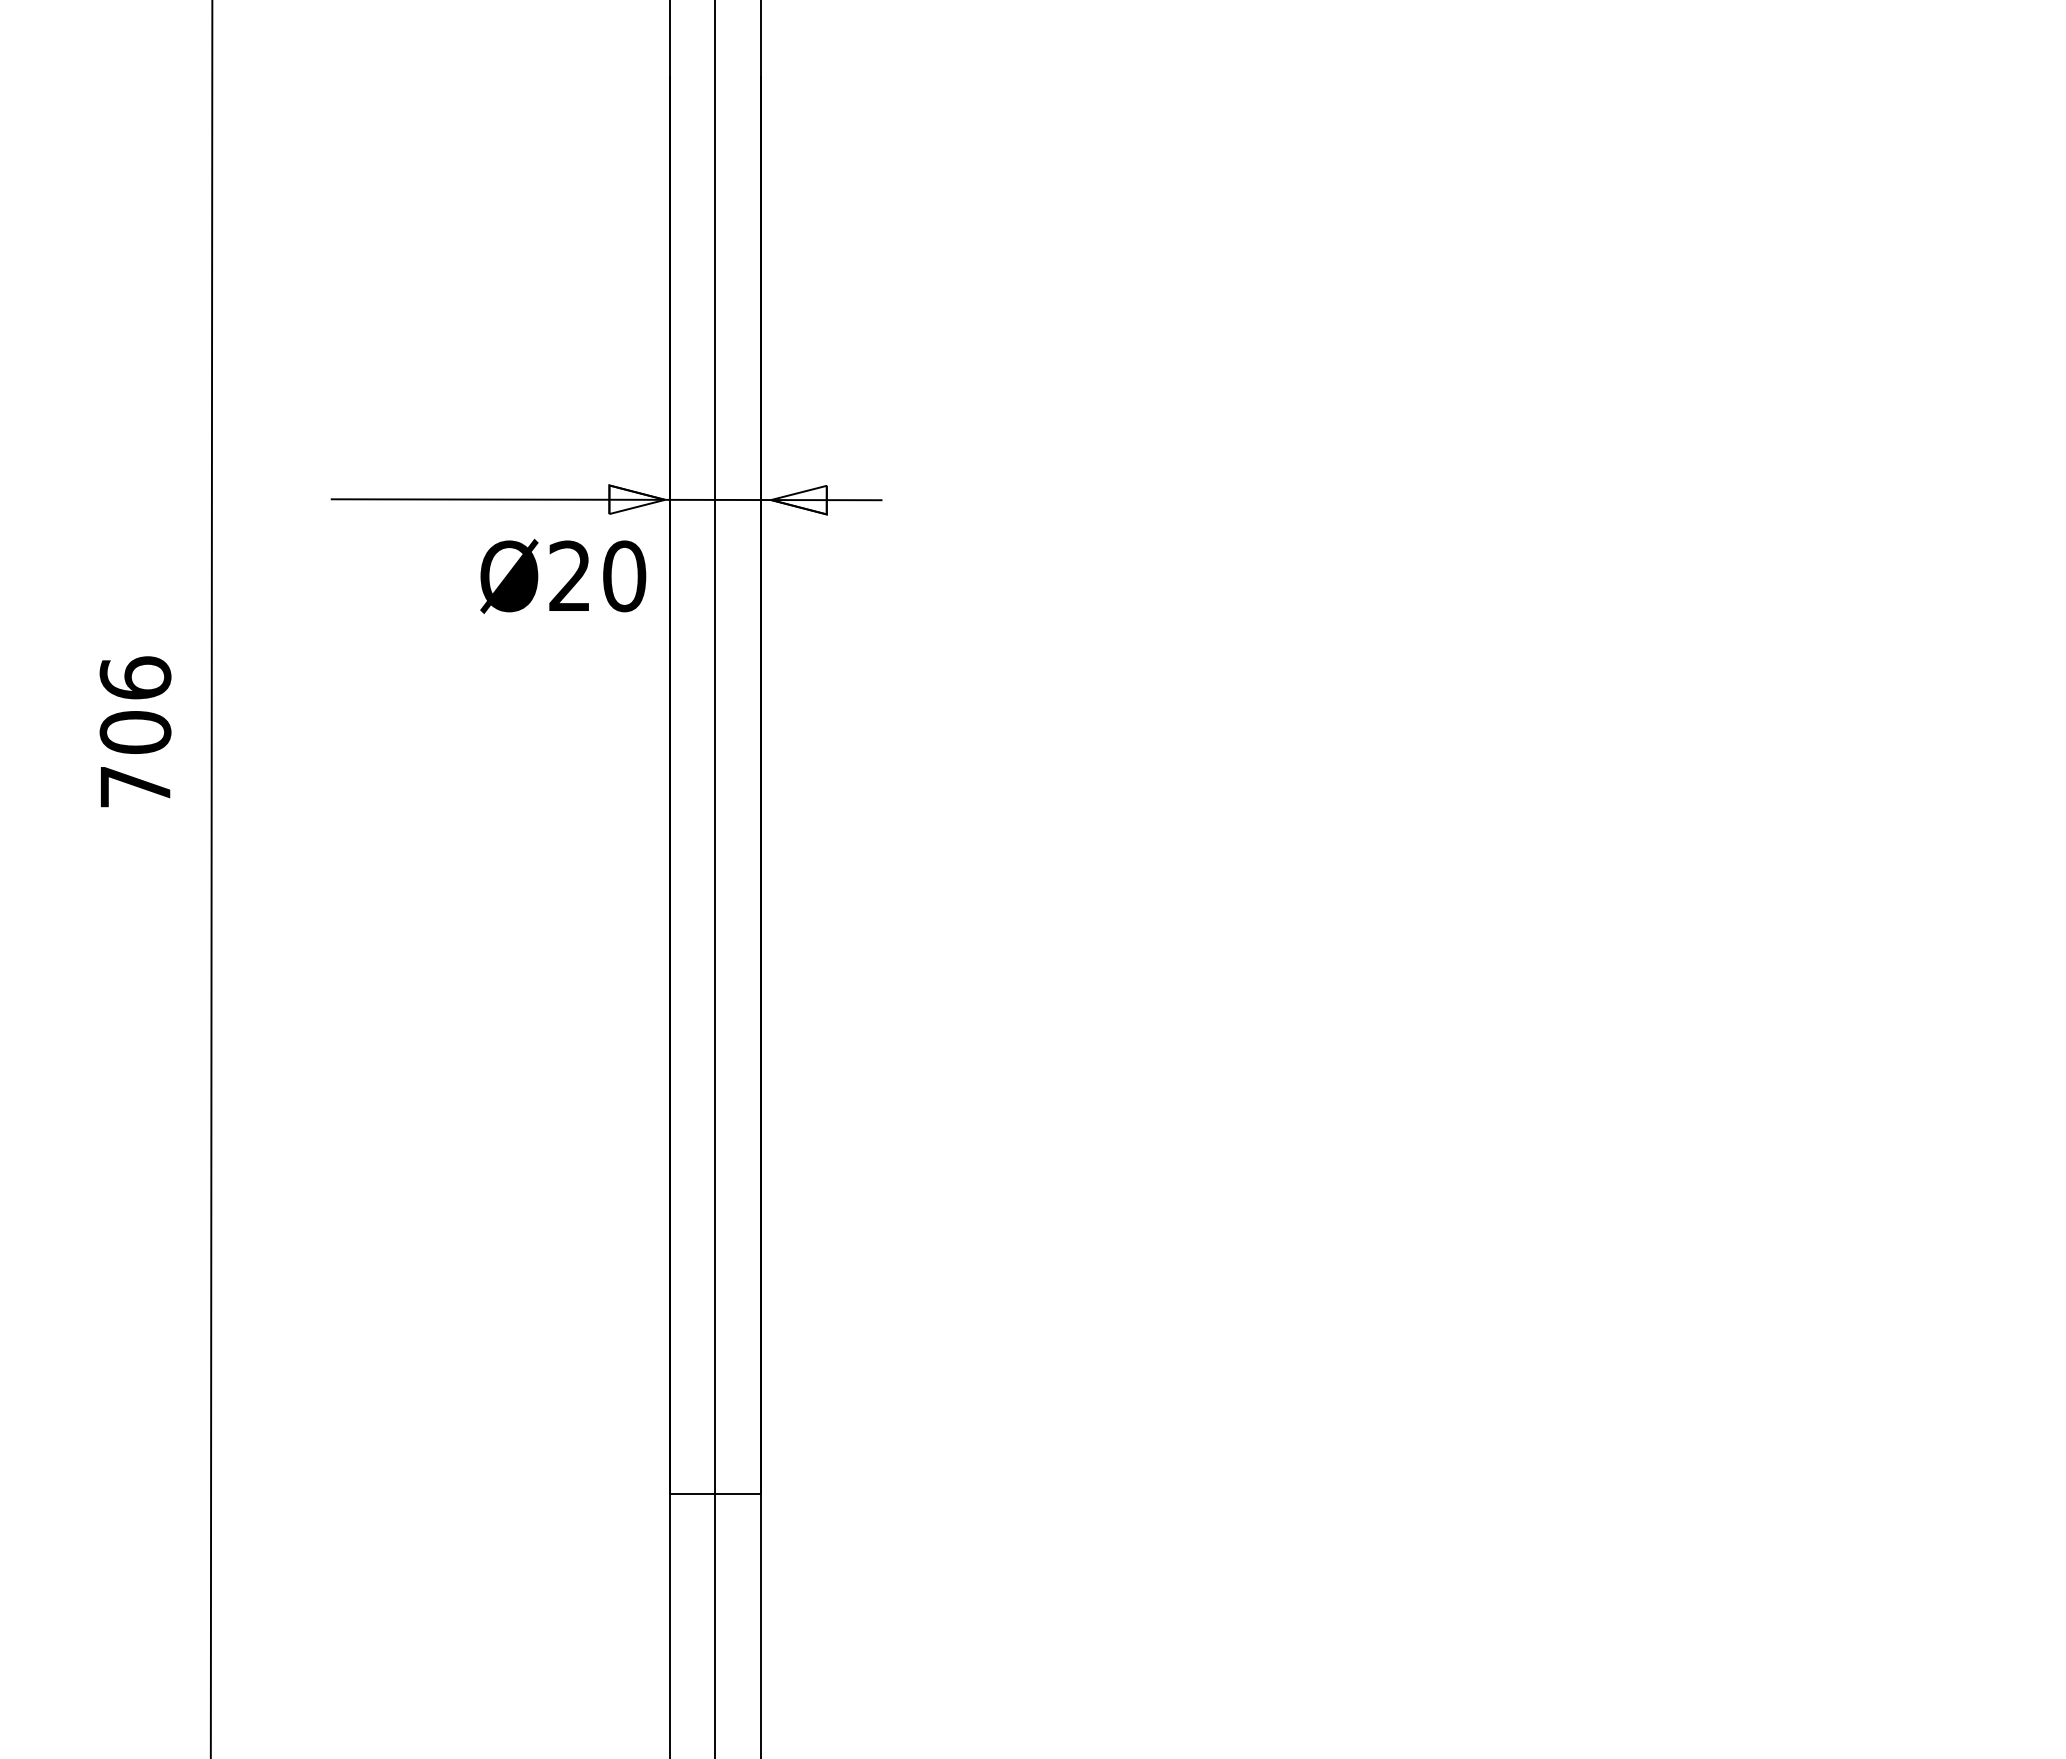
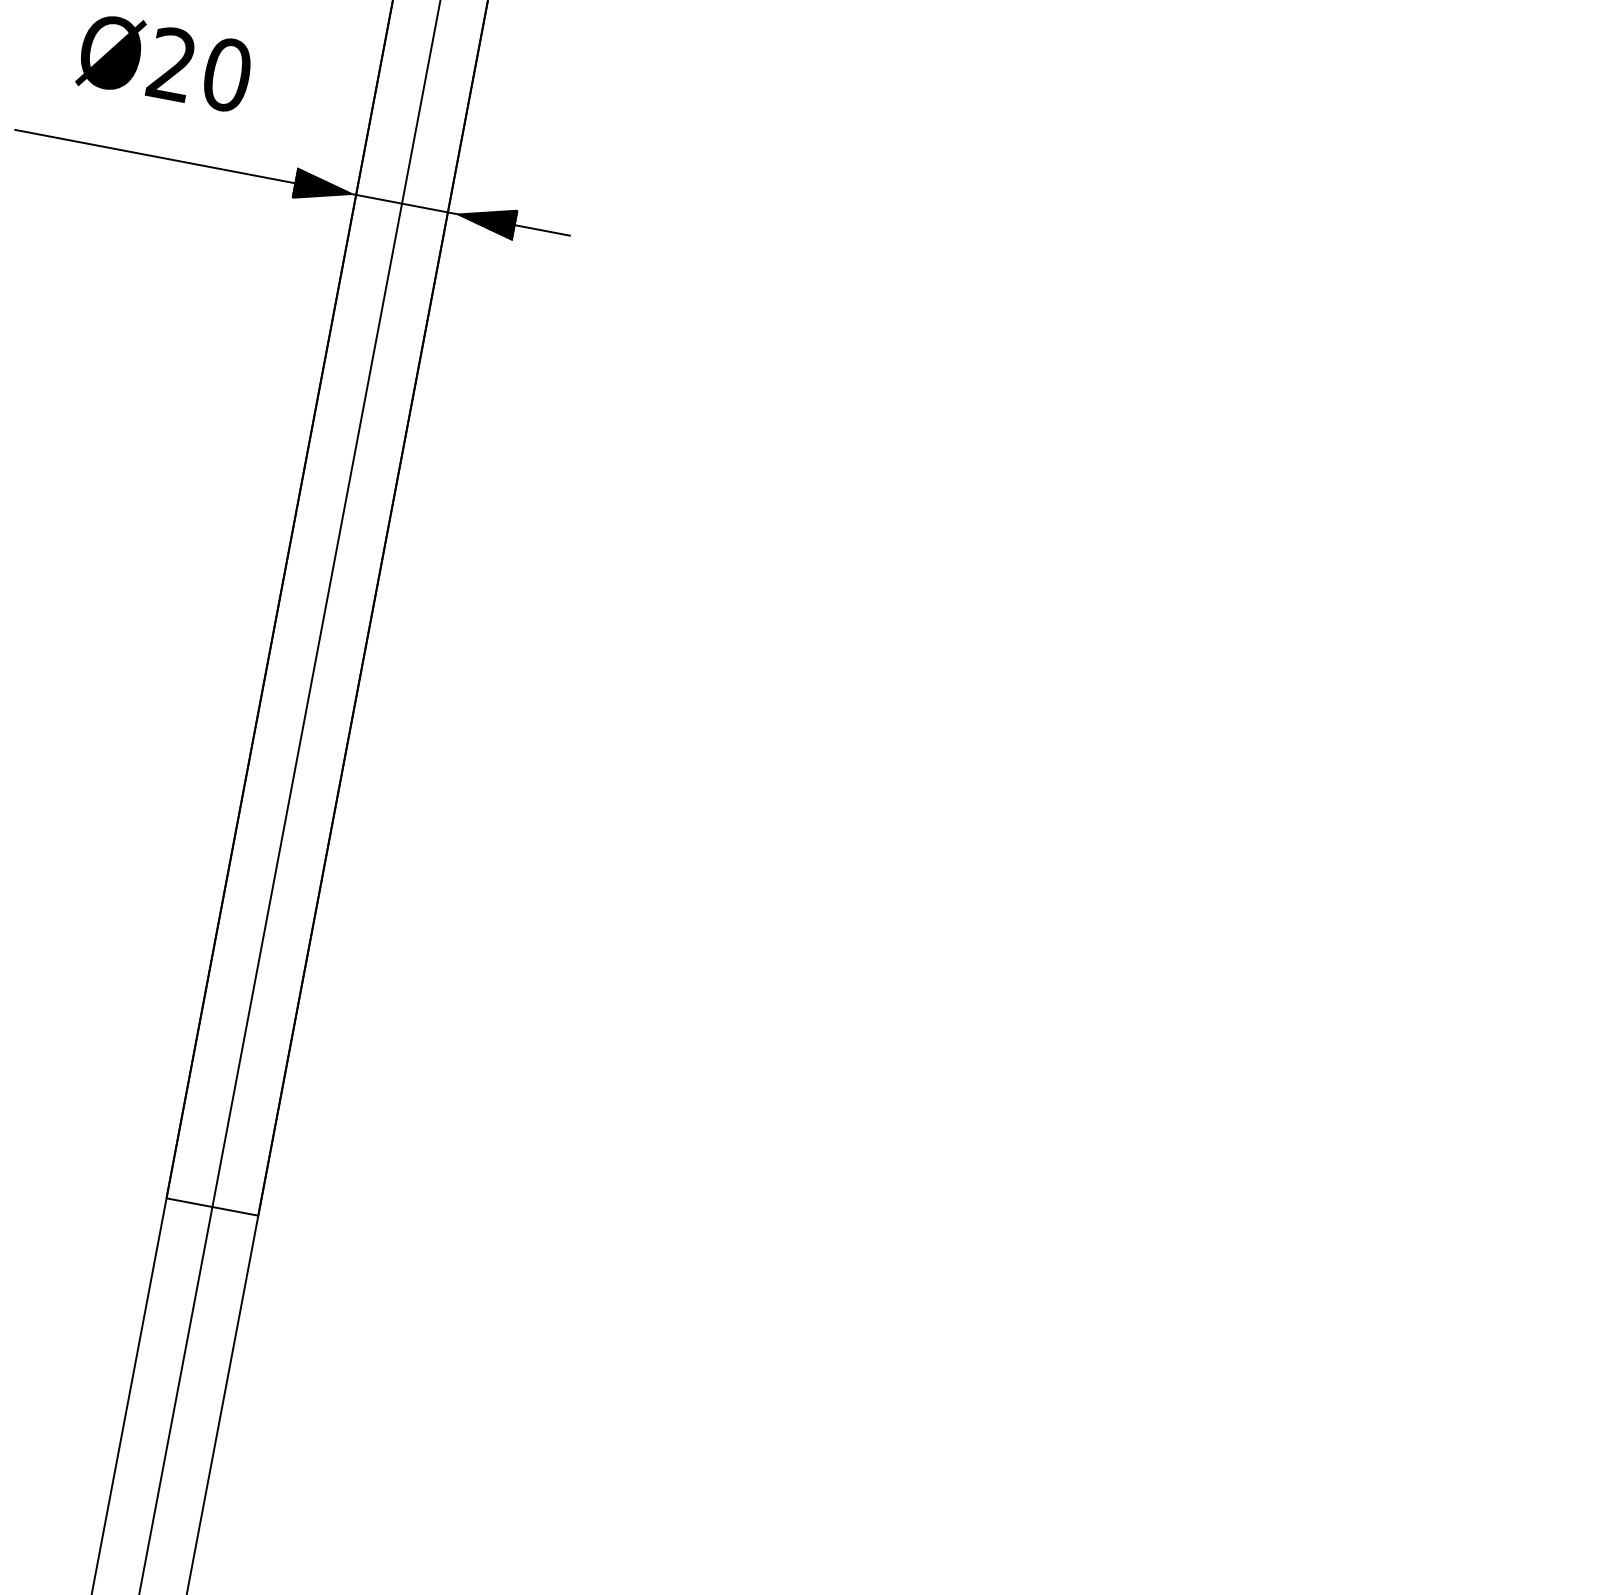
fill: (637, 499) -> (323, 188), added
fill: (798, 499) -> (486, 219), added
text: (563, 576) -> (165, 63), moved

